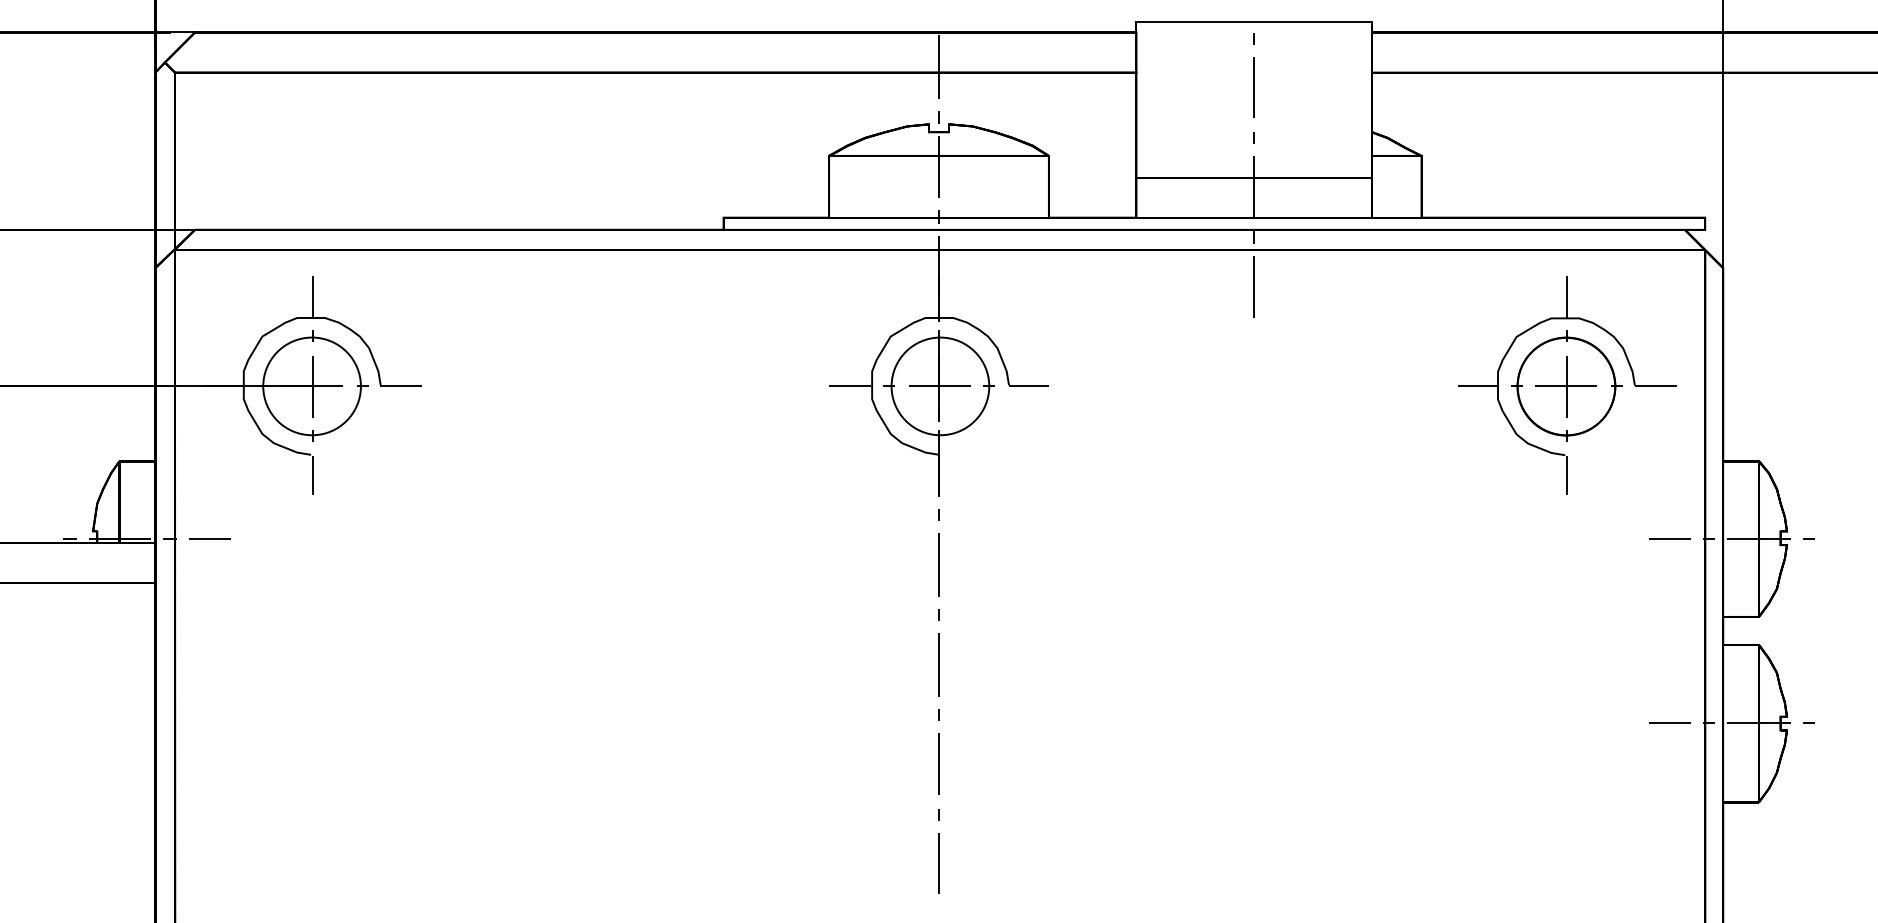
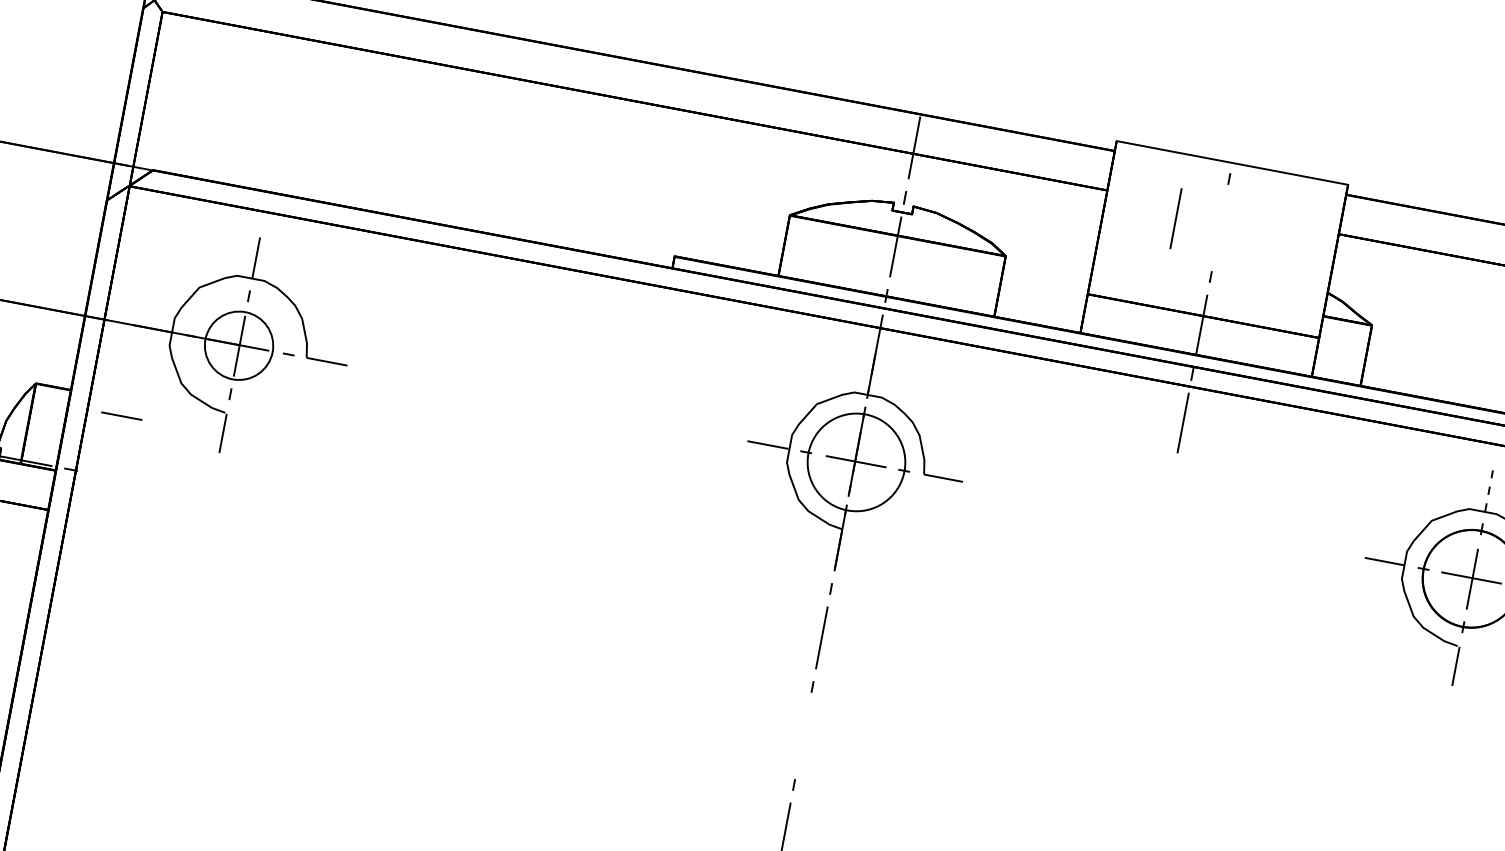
line: (1253, 87) -> (1175, 218), moved
line: (1567, 297) -> (1489, 491), solid -> dashed
circle: (311, 386) -> (238, 345), size x0.7
line: (209, 538) -> (121, 415), moved
line: (938, 664) -> (802, 735), removed

